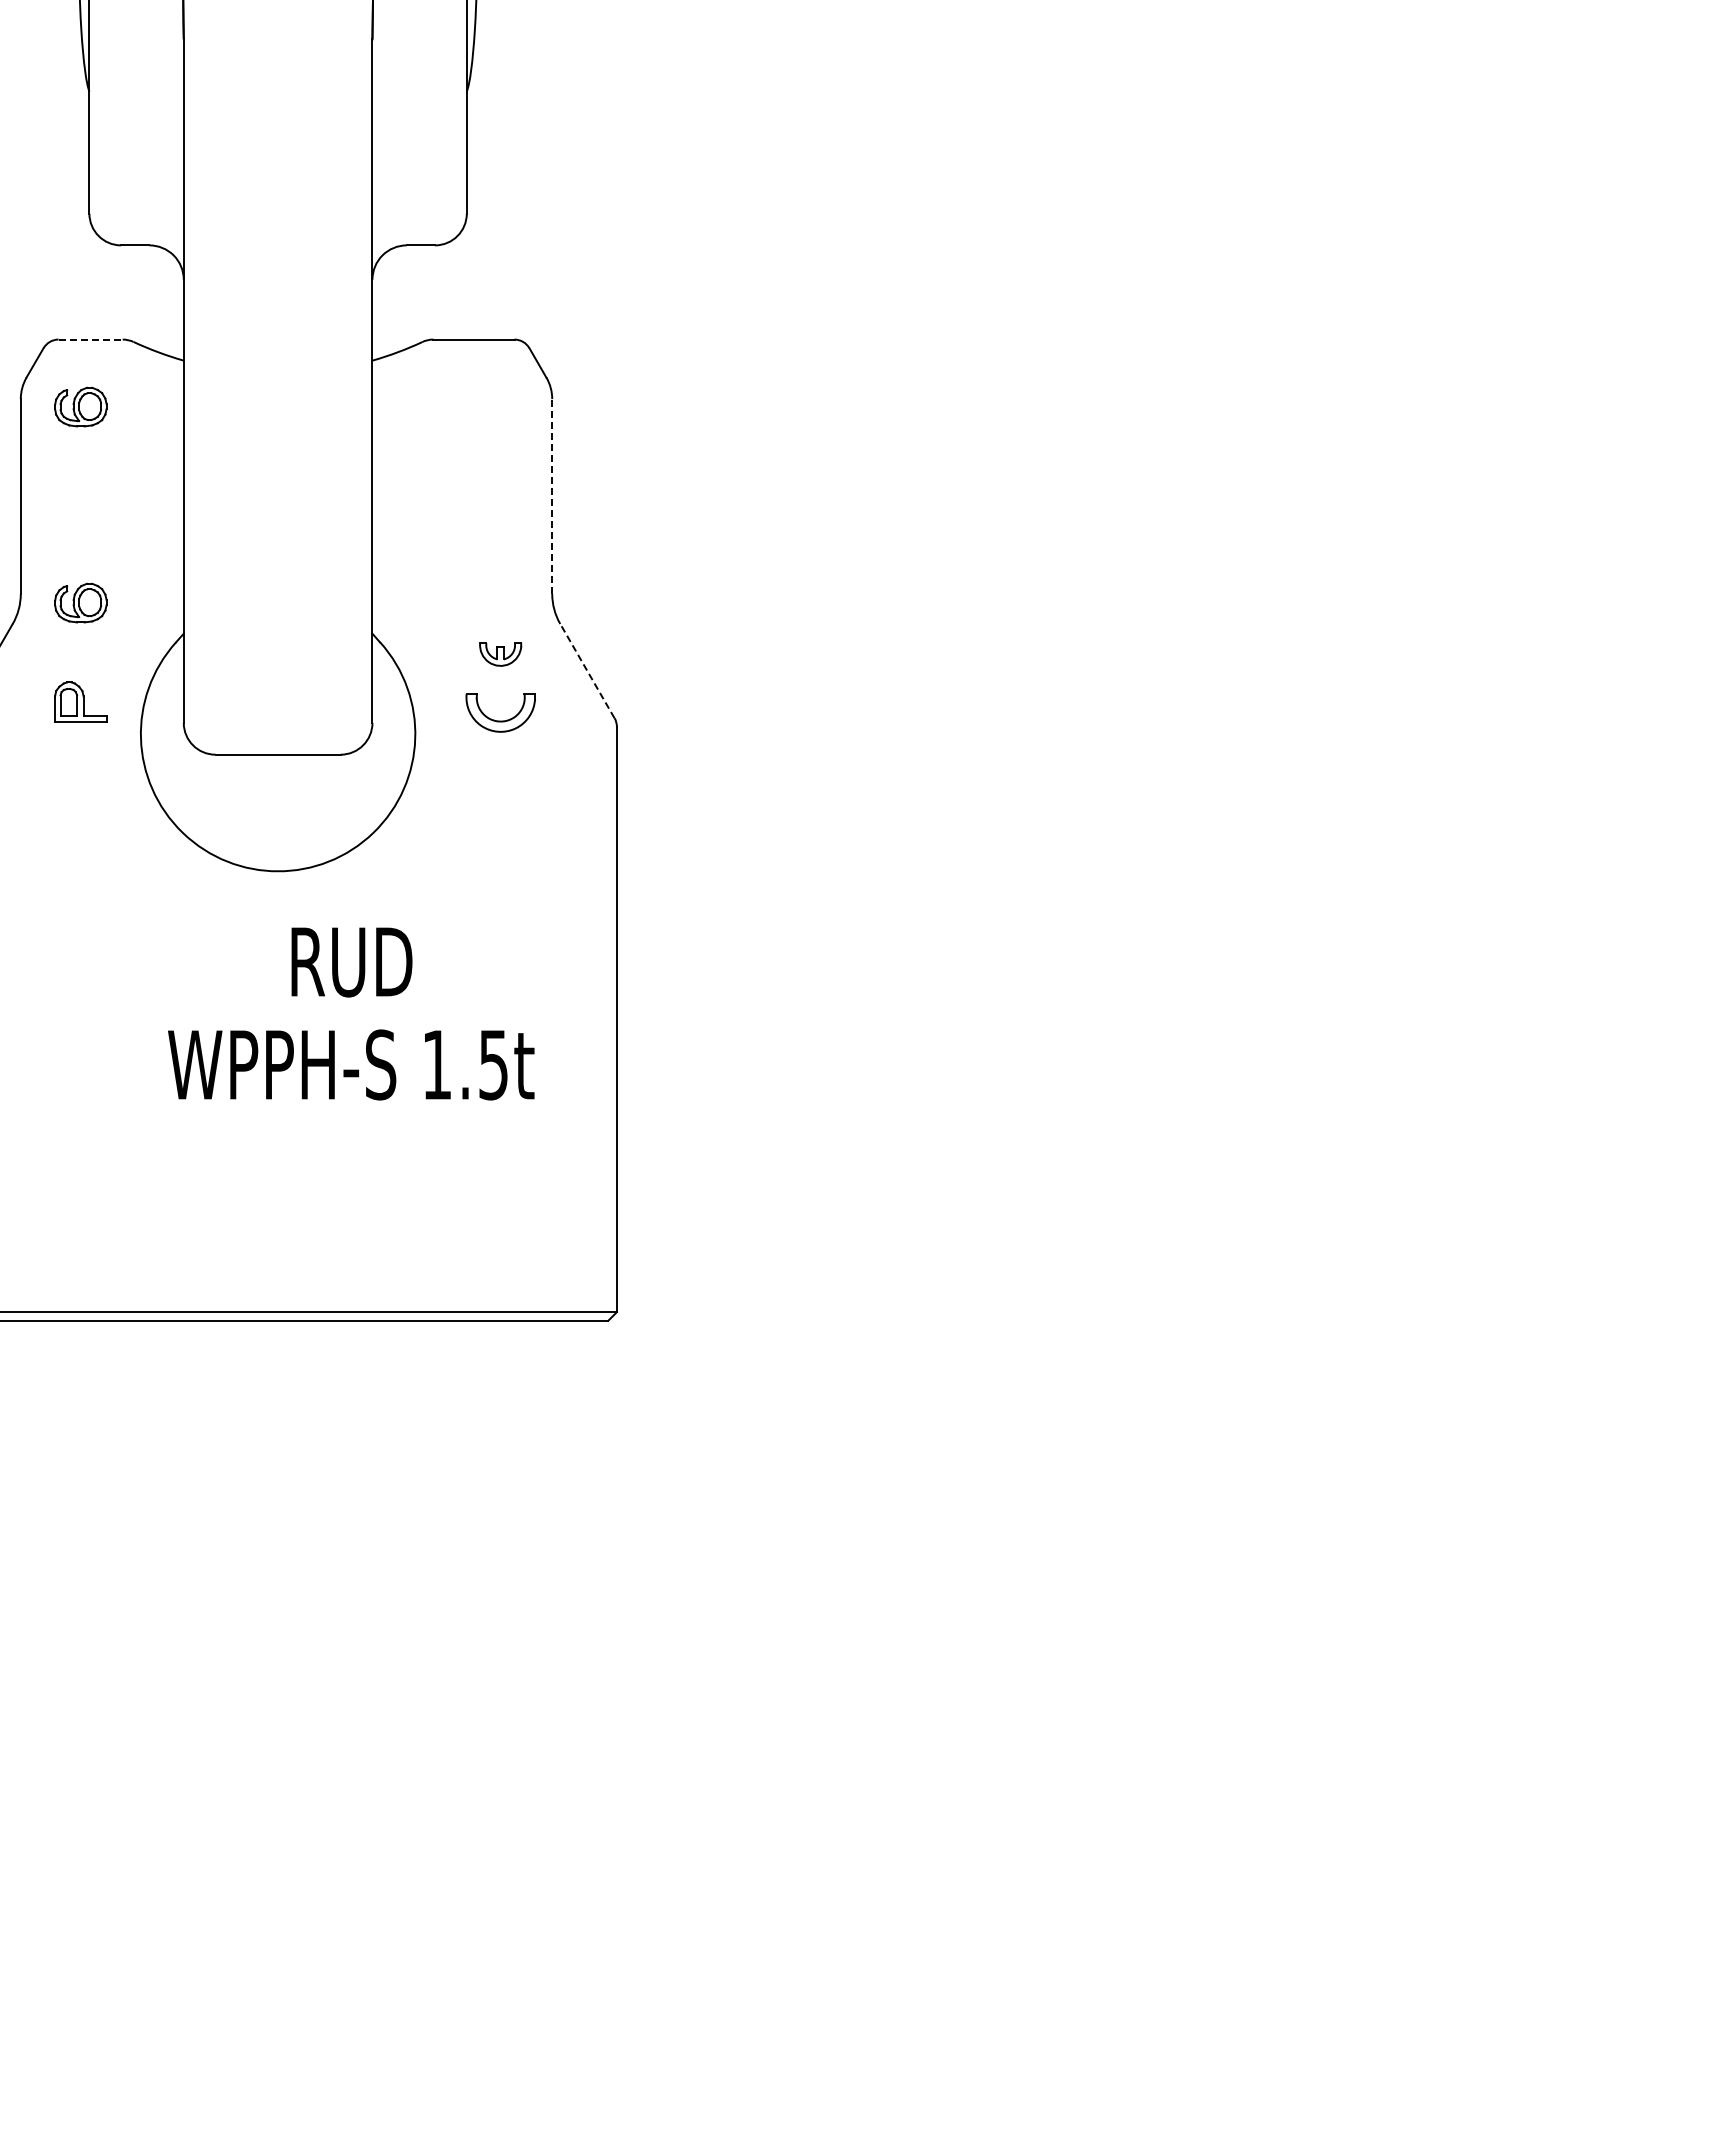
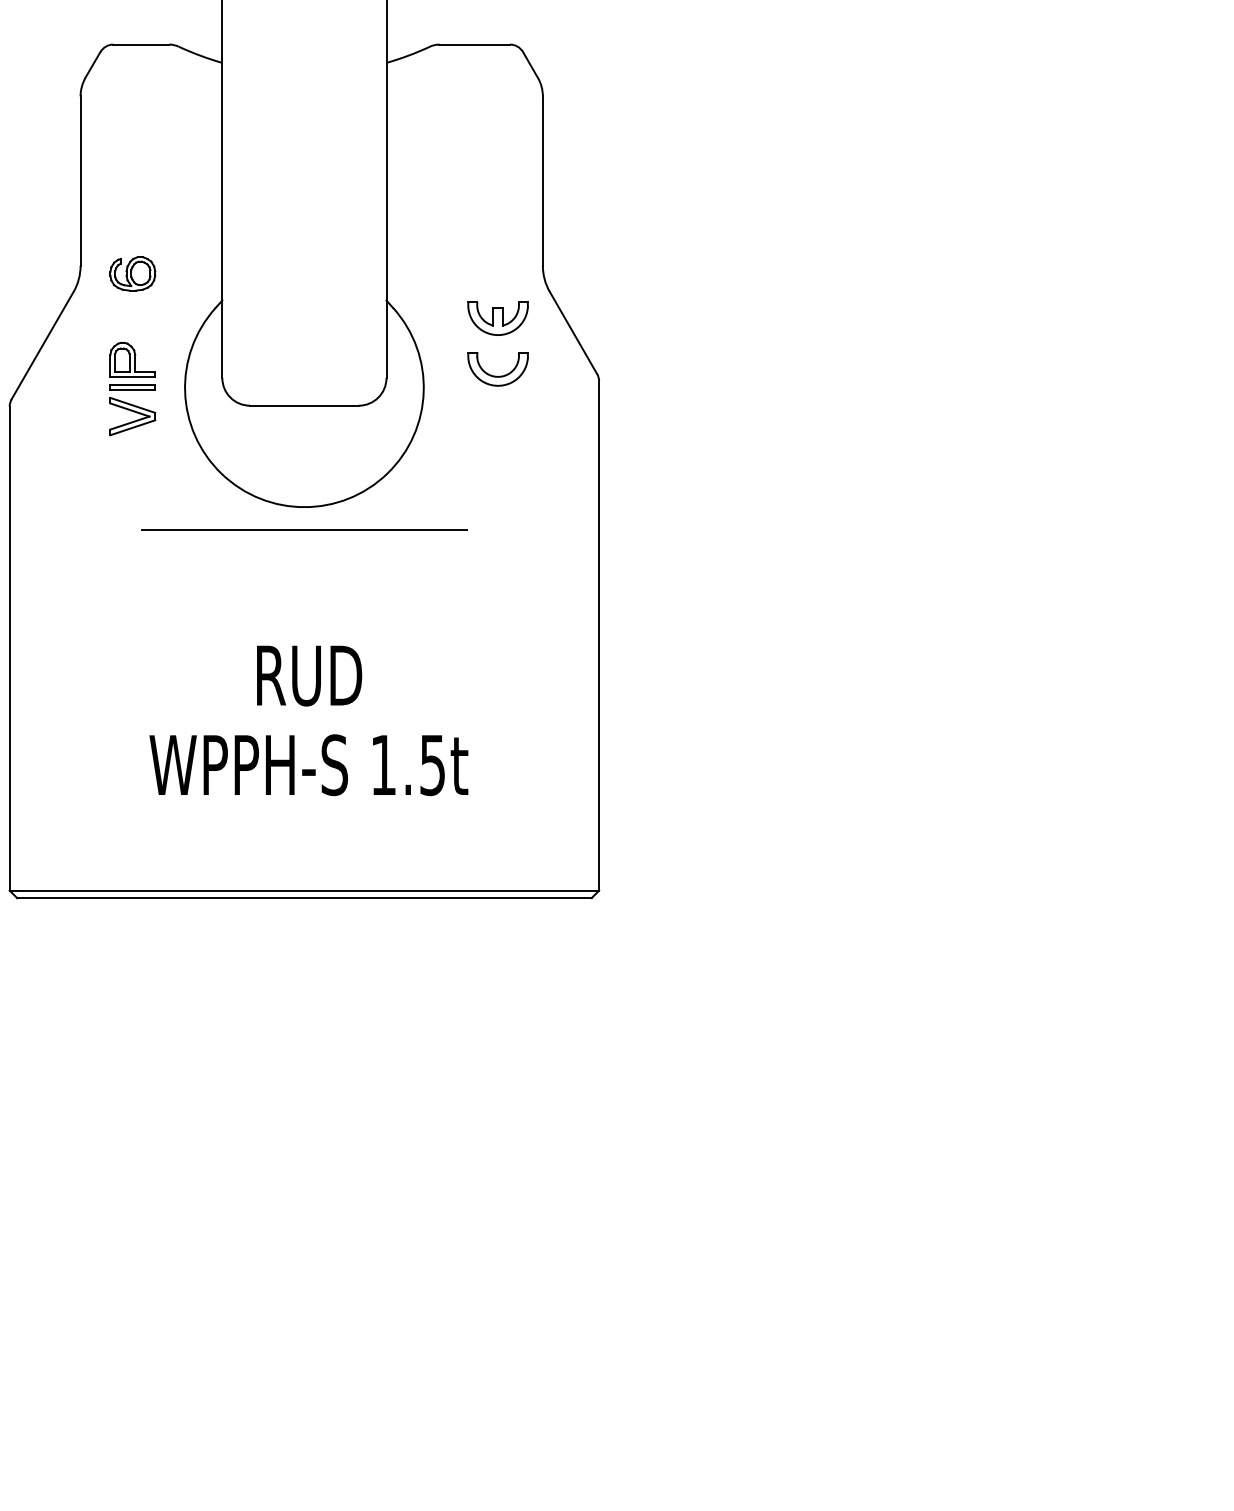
line: (91, 339) -> (142, 44), dashed -> solid
part: (80, 406) -> (132, 102), removed
line: (552, 496) -> (543, 181), dashed -> solid
part: (500, 654) -> (497, 318), size x1.67
line: (587, 670) -> (573, 332), dashed -> solid
part: (80, 759) -> (132, 409), added
line: (277, 897) -> (303, 529), added
text: (351, 1013) -> (309, 720), moved

